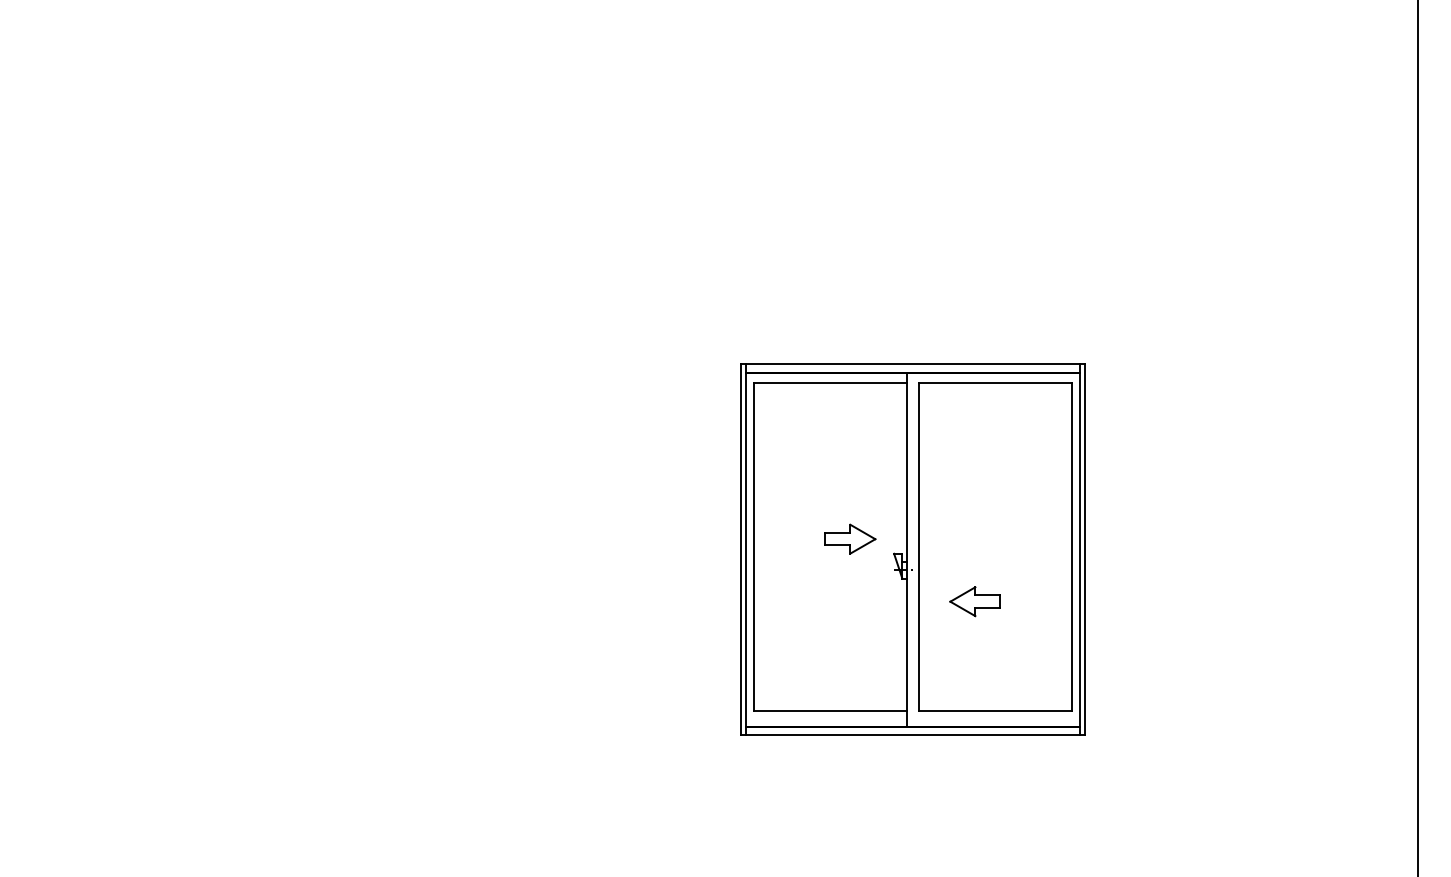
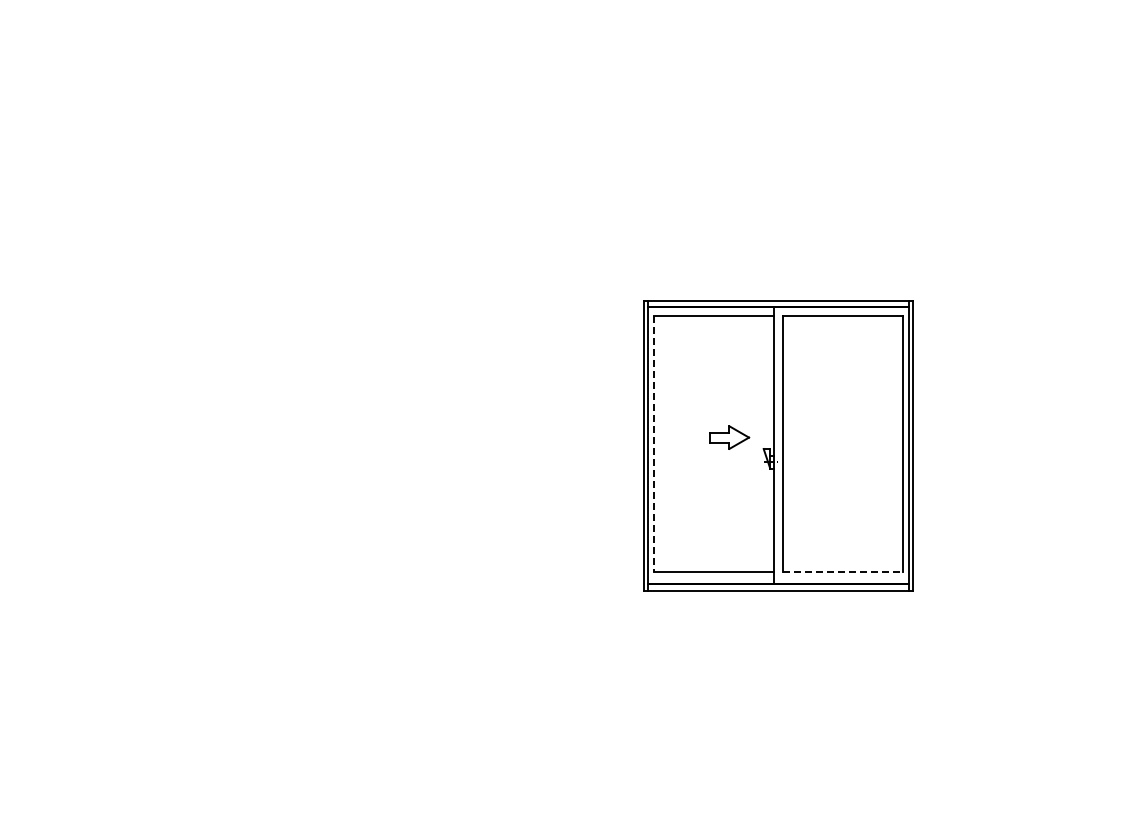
line: (754, 548) -> (654, 444), solid -> dashed
part: (974, 601) -> (826, 486), removed
line: (994, 711) -> (842, 572), solid -> dashed

